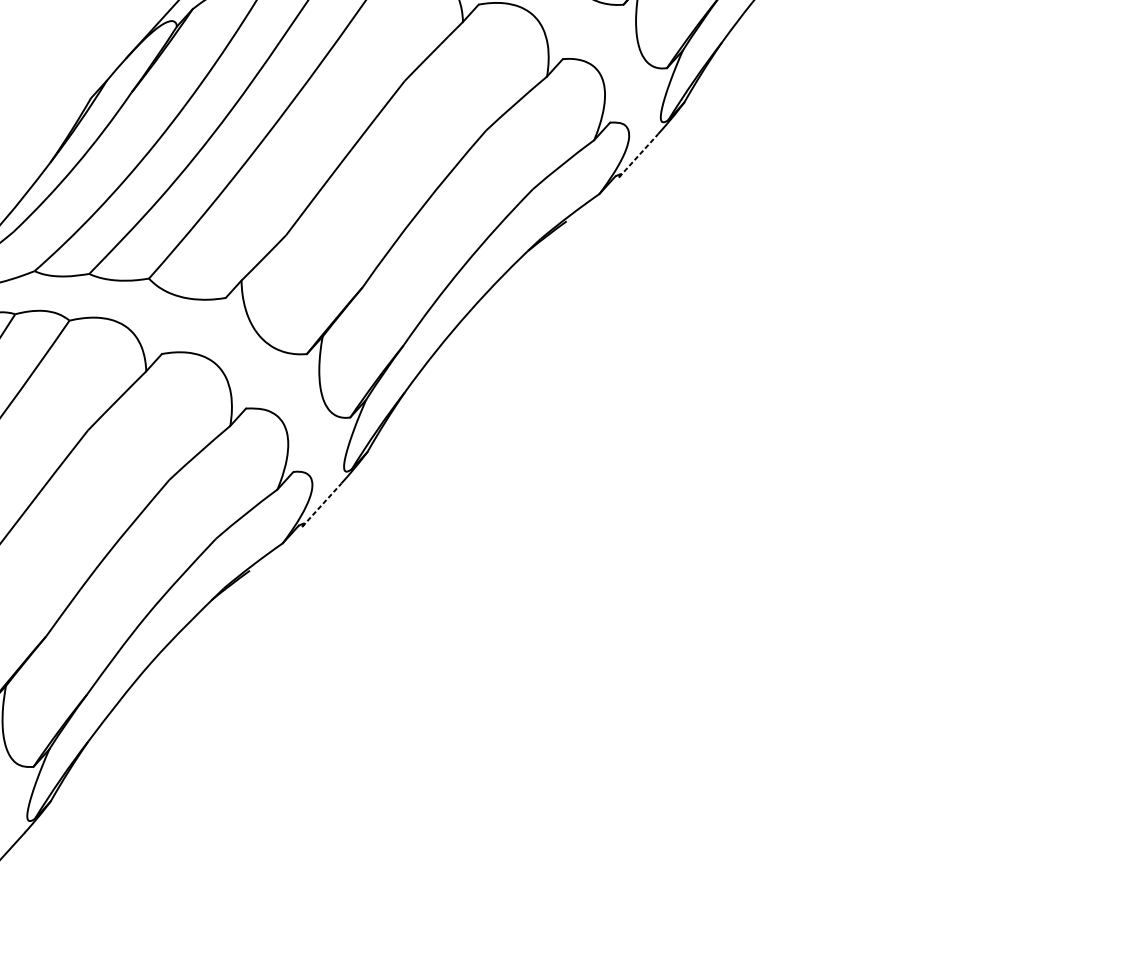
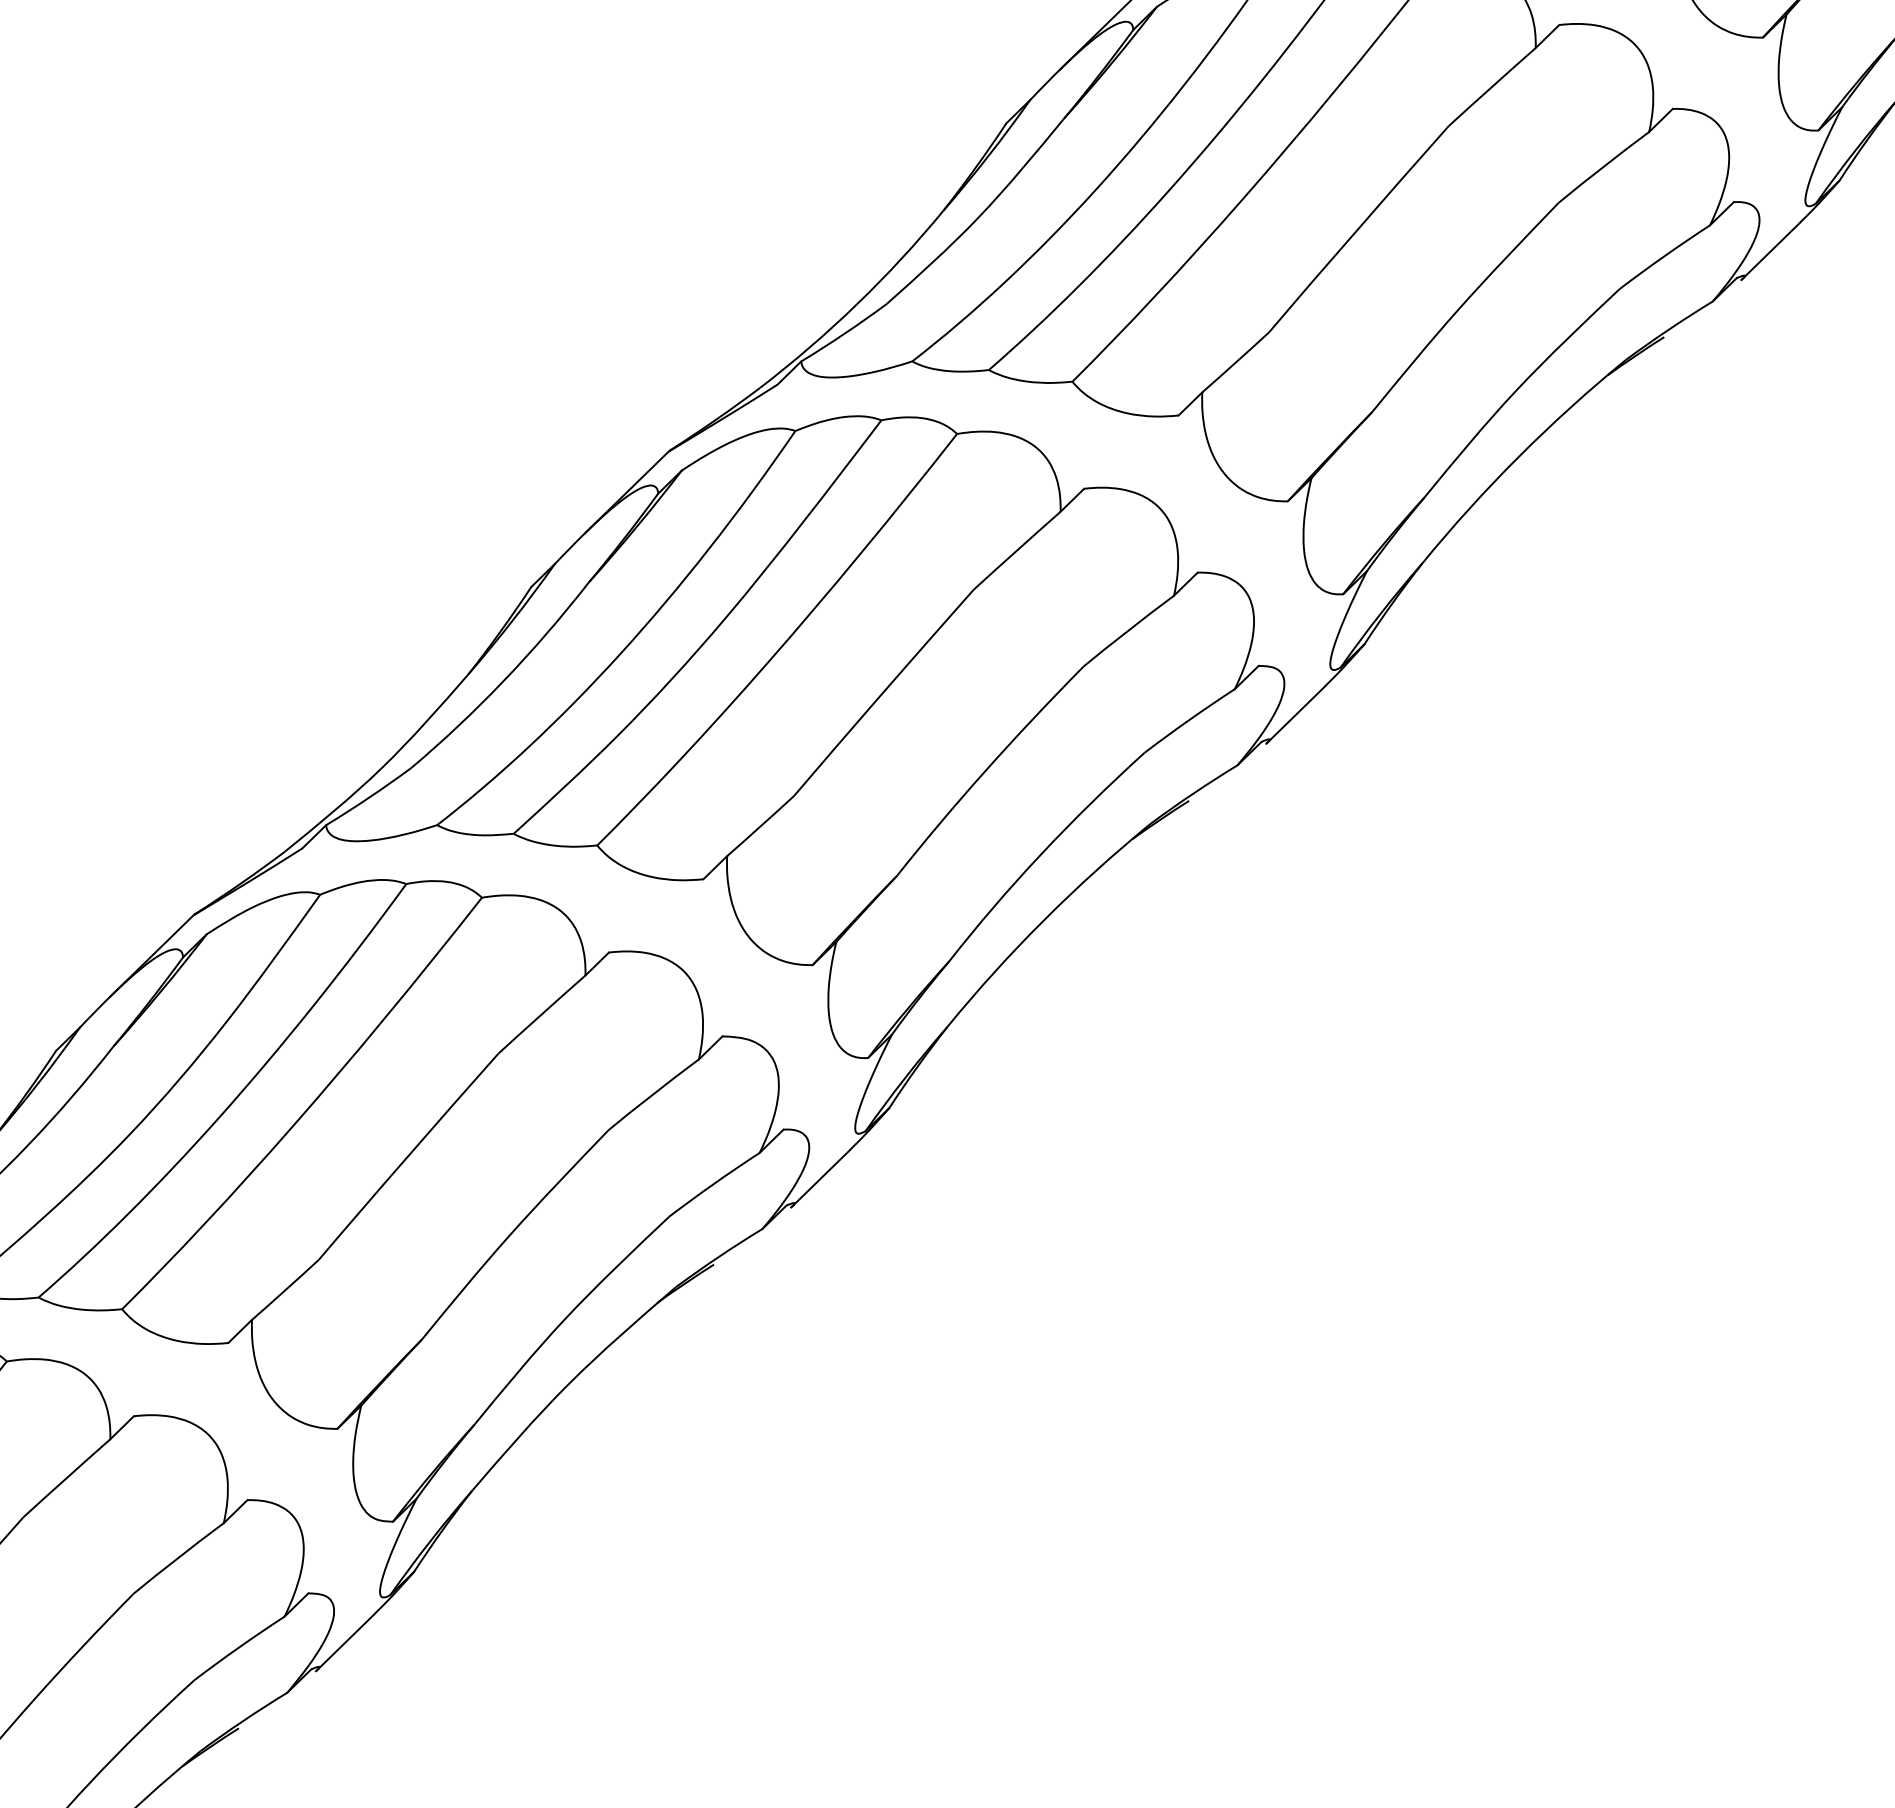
line: (639, 155) -> (1296, 714), dashed -> solid
line: (321, 505) -> (820, 1178), dashed -> solid

